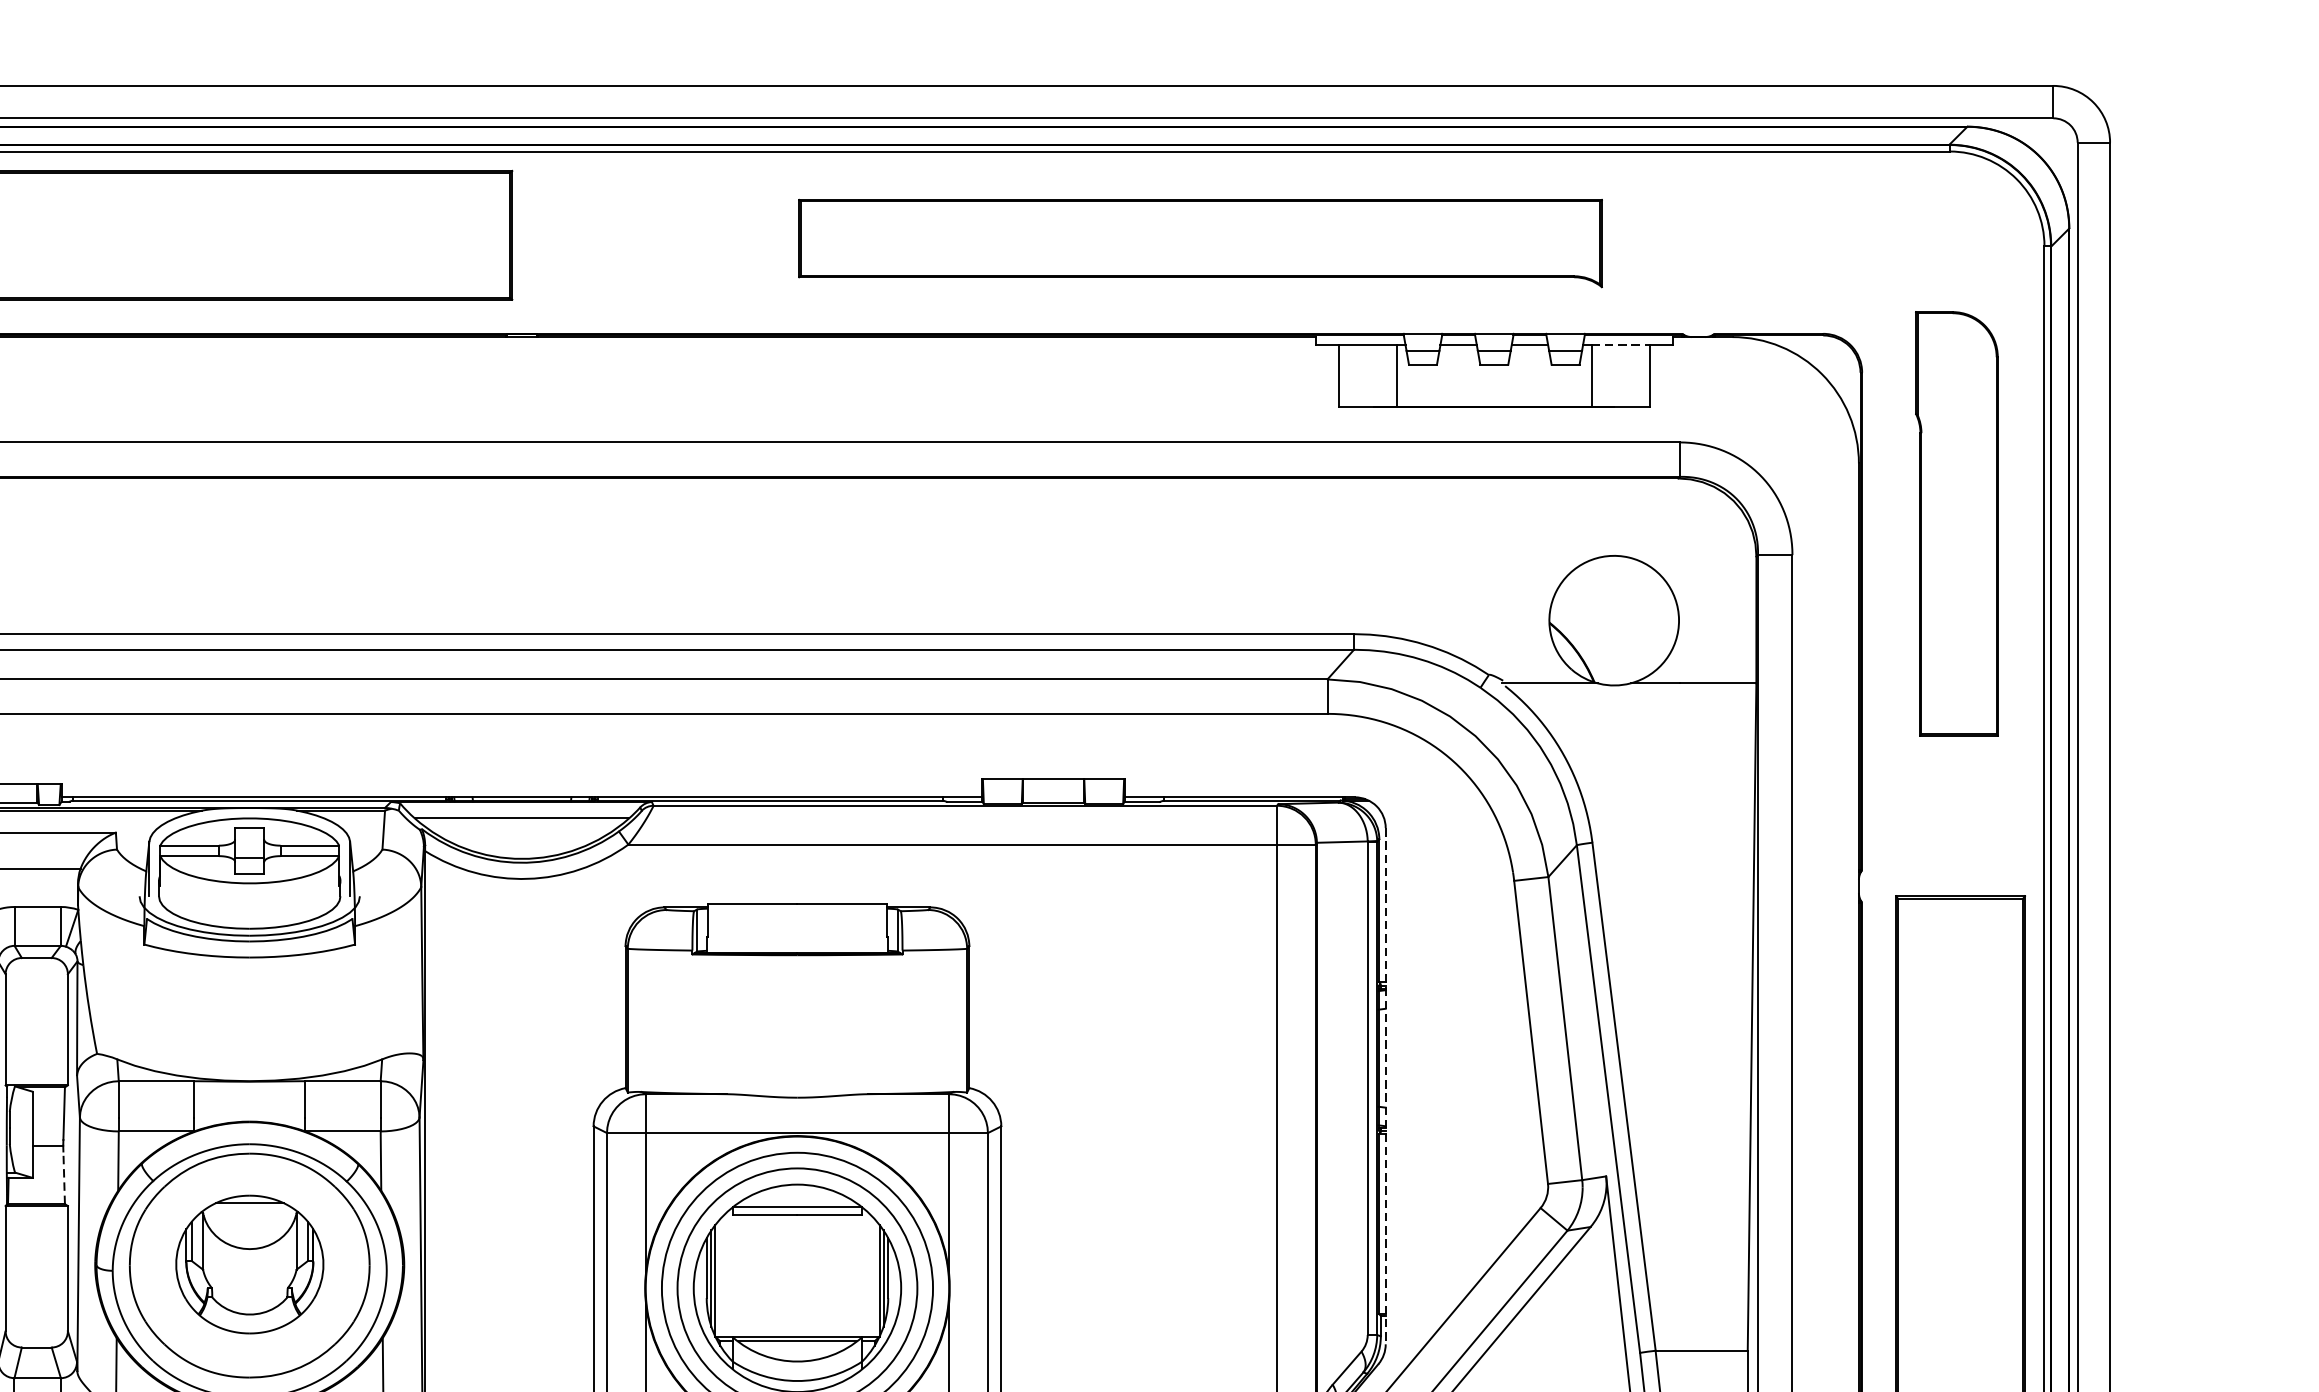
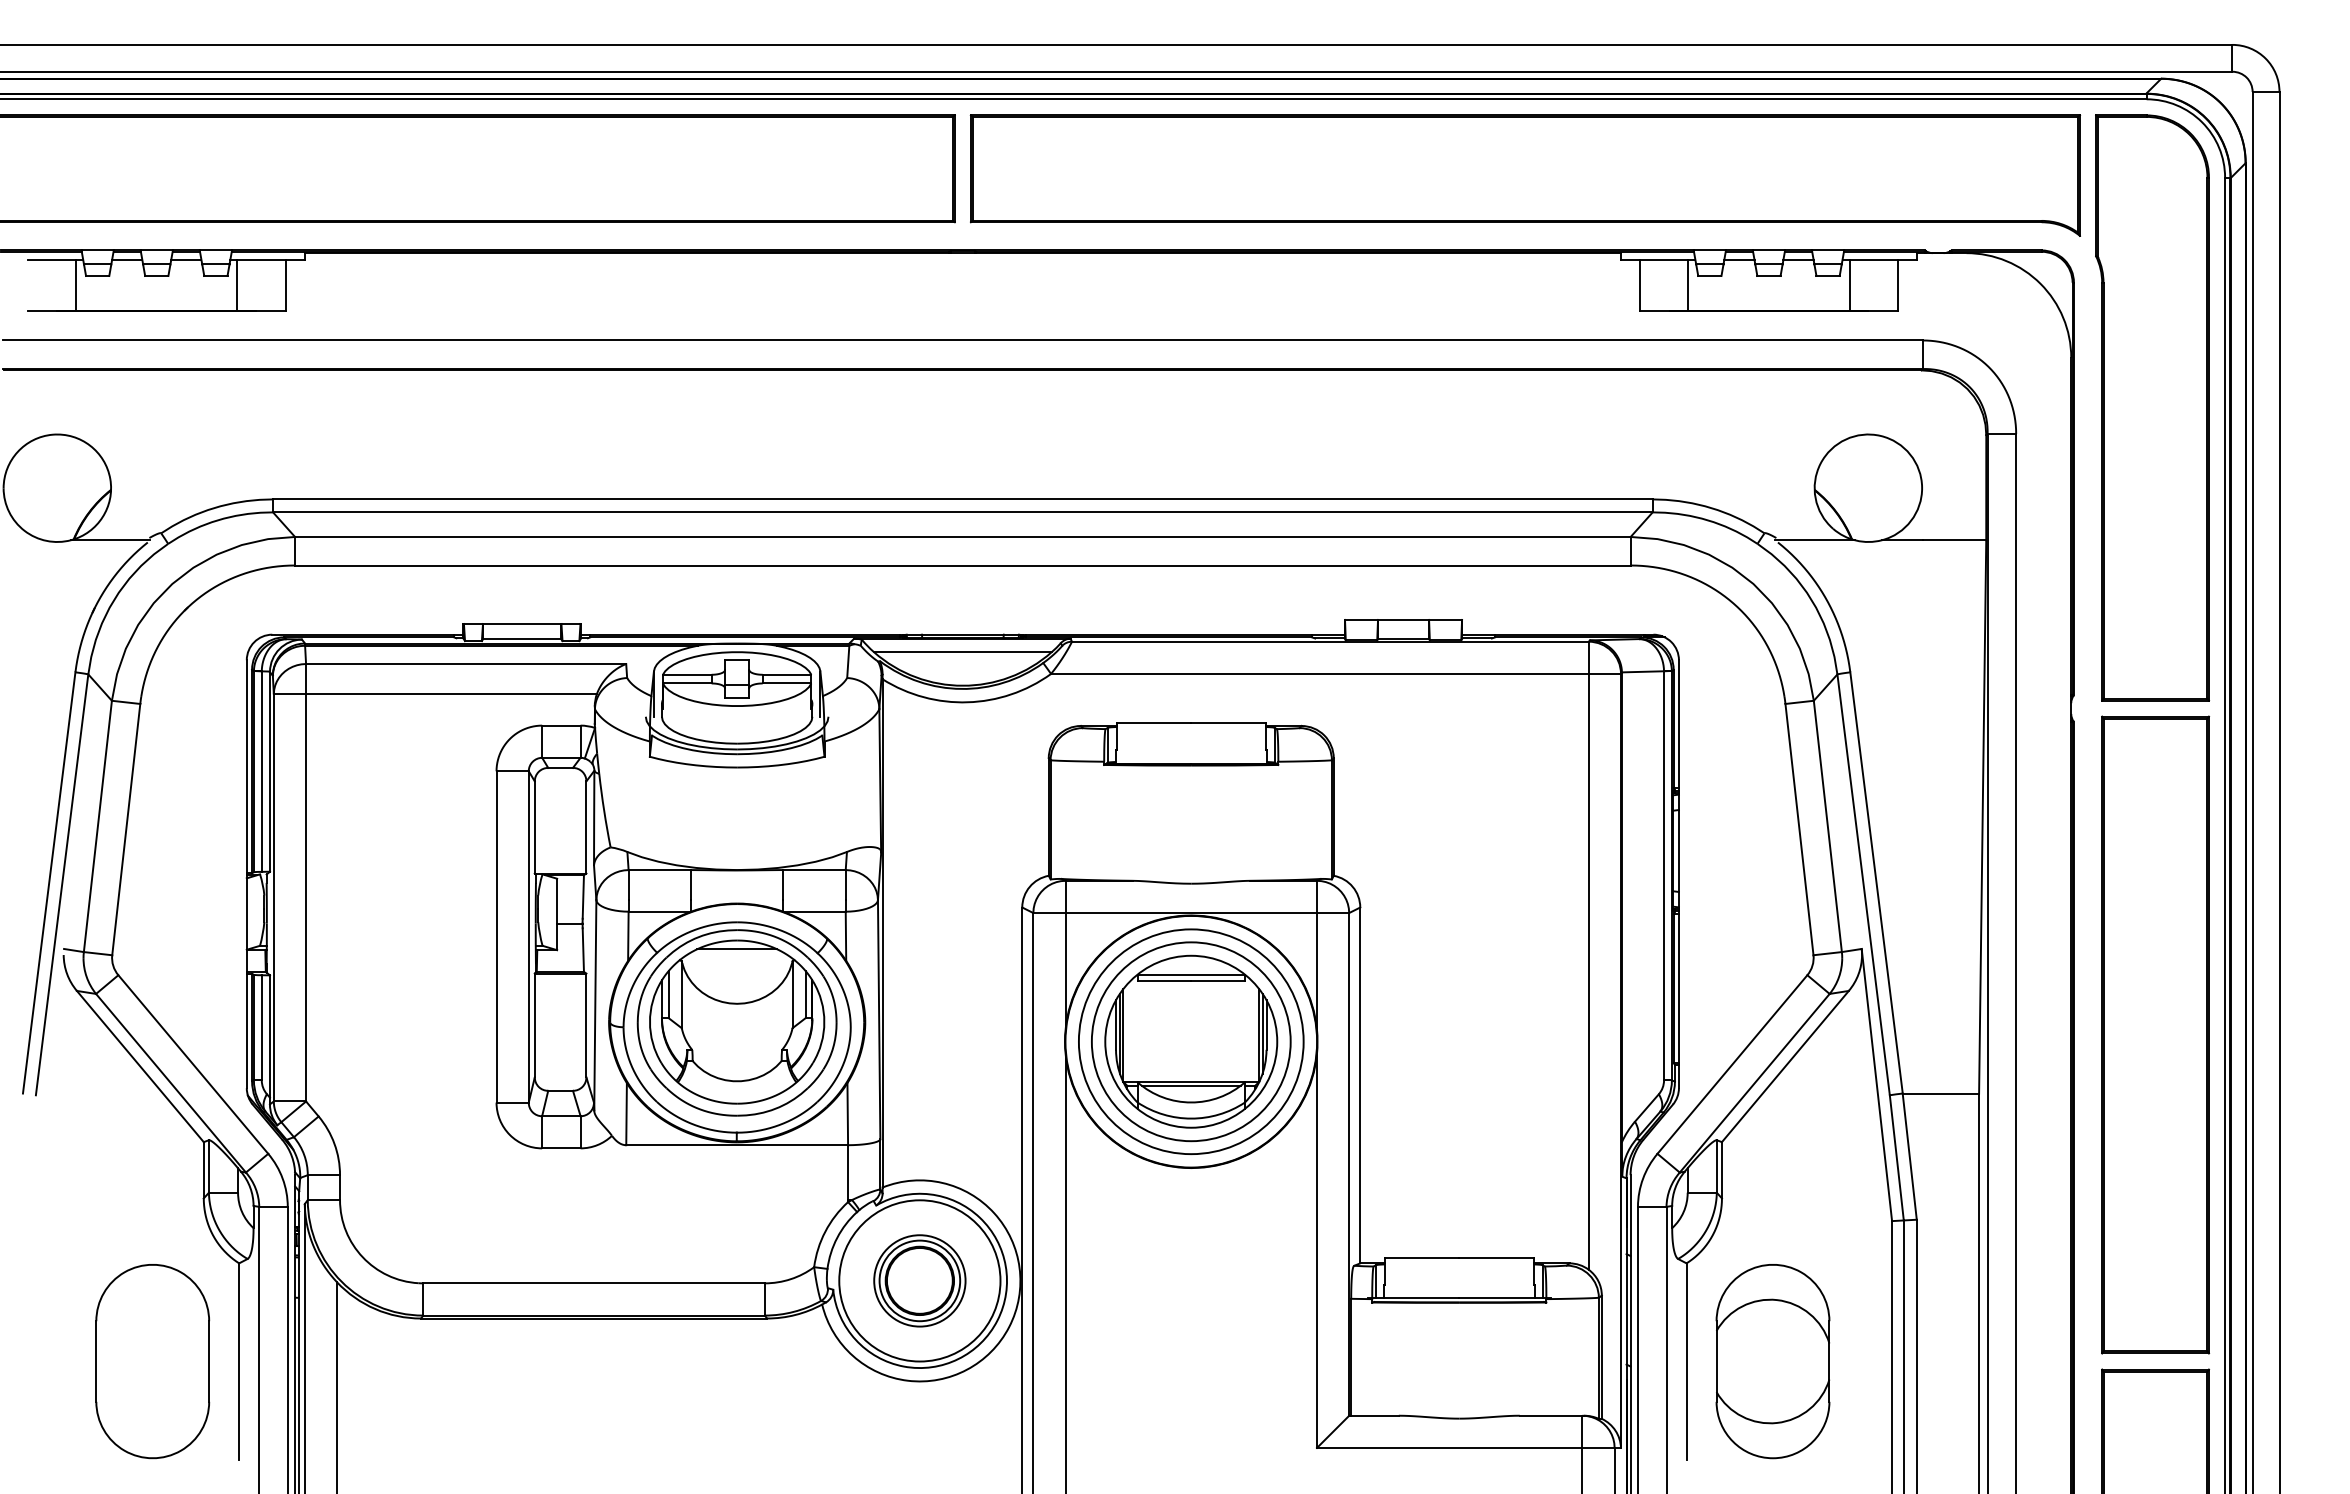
part: (1200, 243) -> (1525, 175), size x1.67
line: (1621, 344) -> (1874, 259), dashed -> solid
part: (1956, 523) -> (2152, 407), size x1.67
line: (1385, 1086) -> (1678, 874), dashed -> solid
line: (64, 1178) -> (583, 950), dashed -> solid
part: (250, 1263) -> (737, 1021), size x1.43

